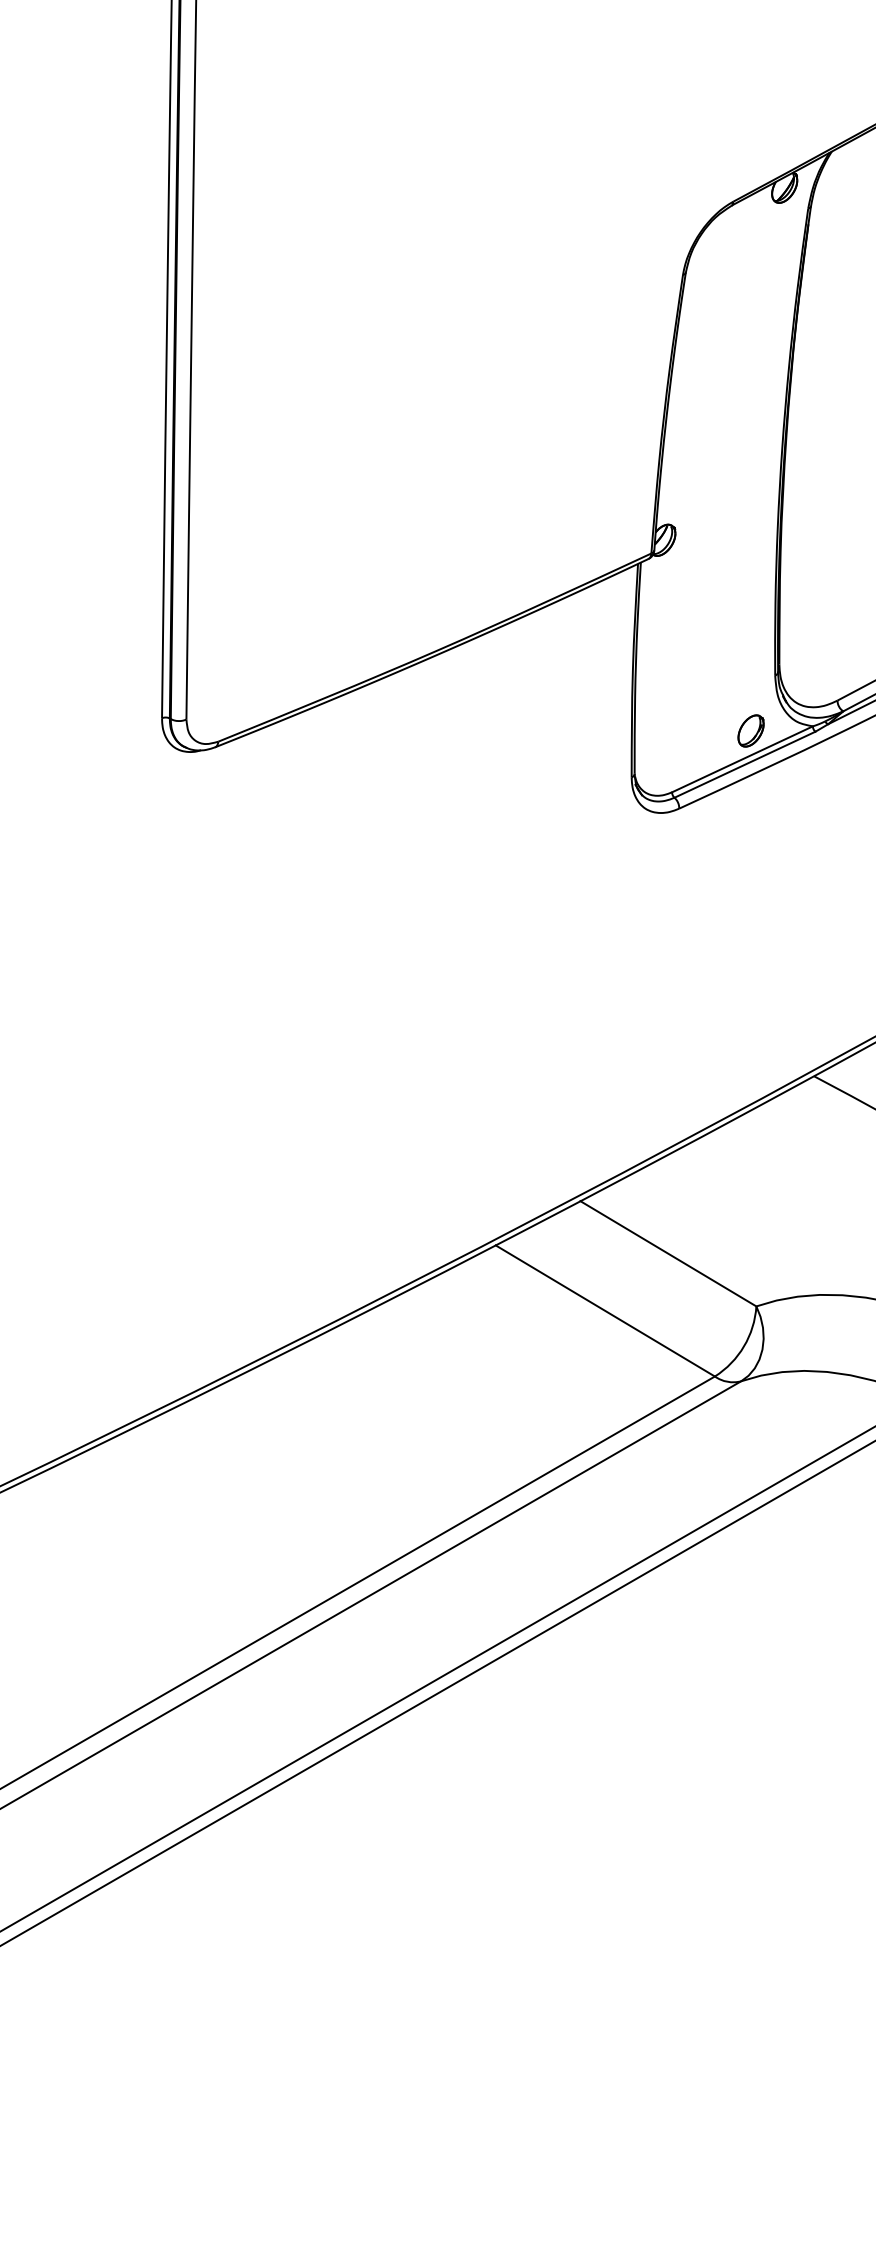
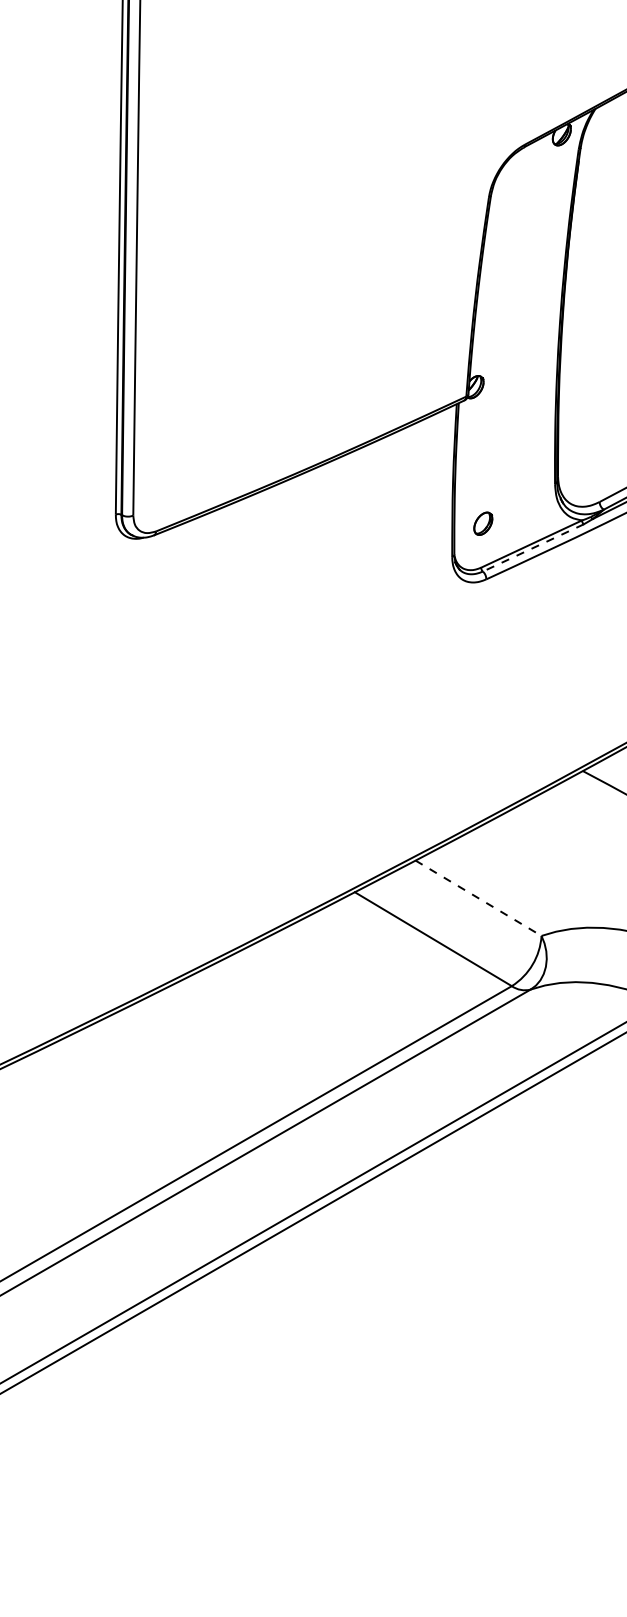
part: (750, 730) -> (482, 523), moved
line: (744, 764) -> (533, 547), solid -> dashed
line: (668, 1253) -> (478, 898), solid -> dashed

